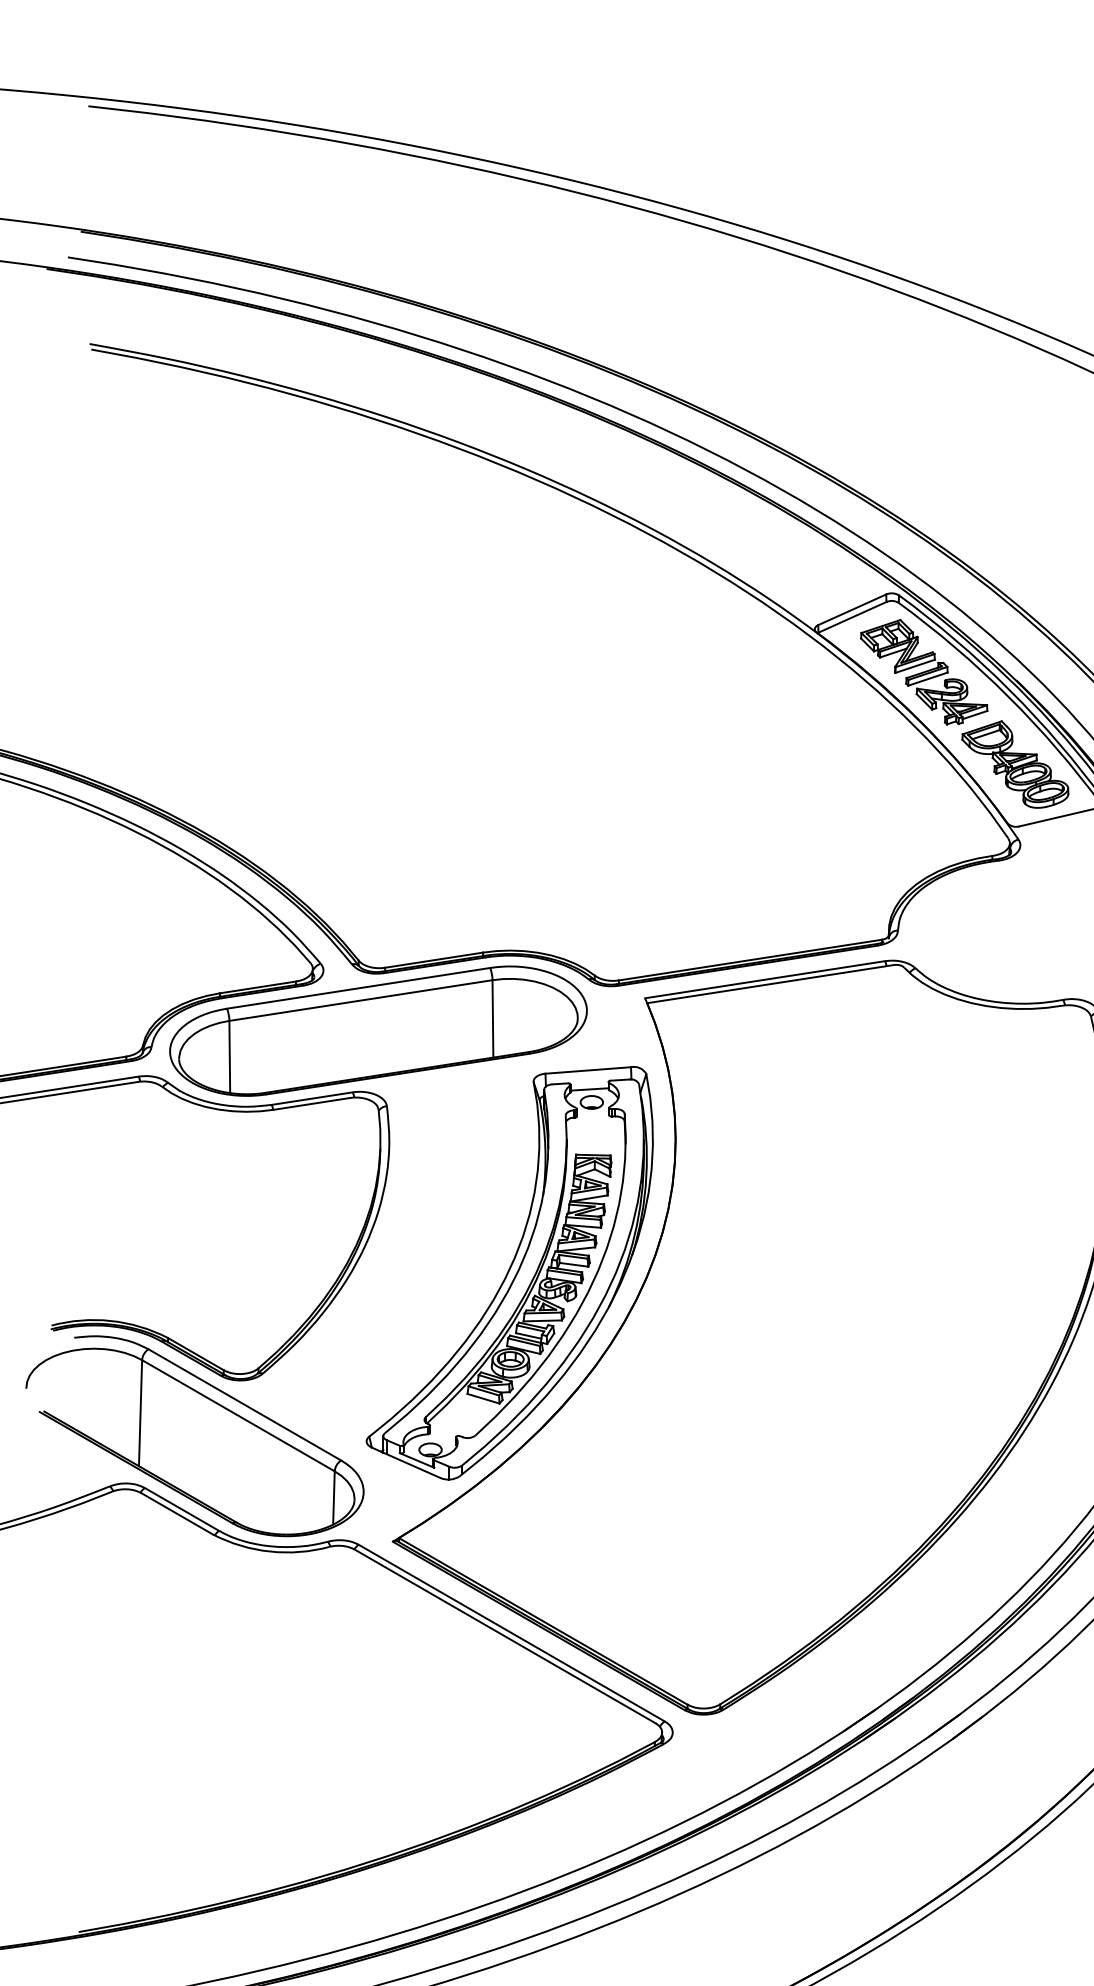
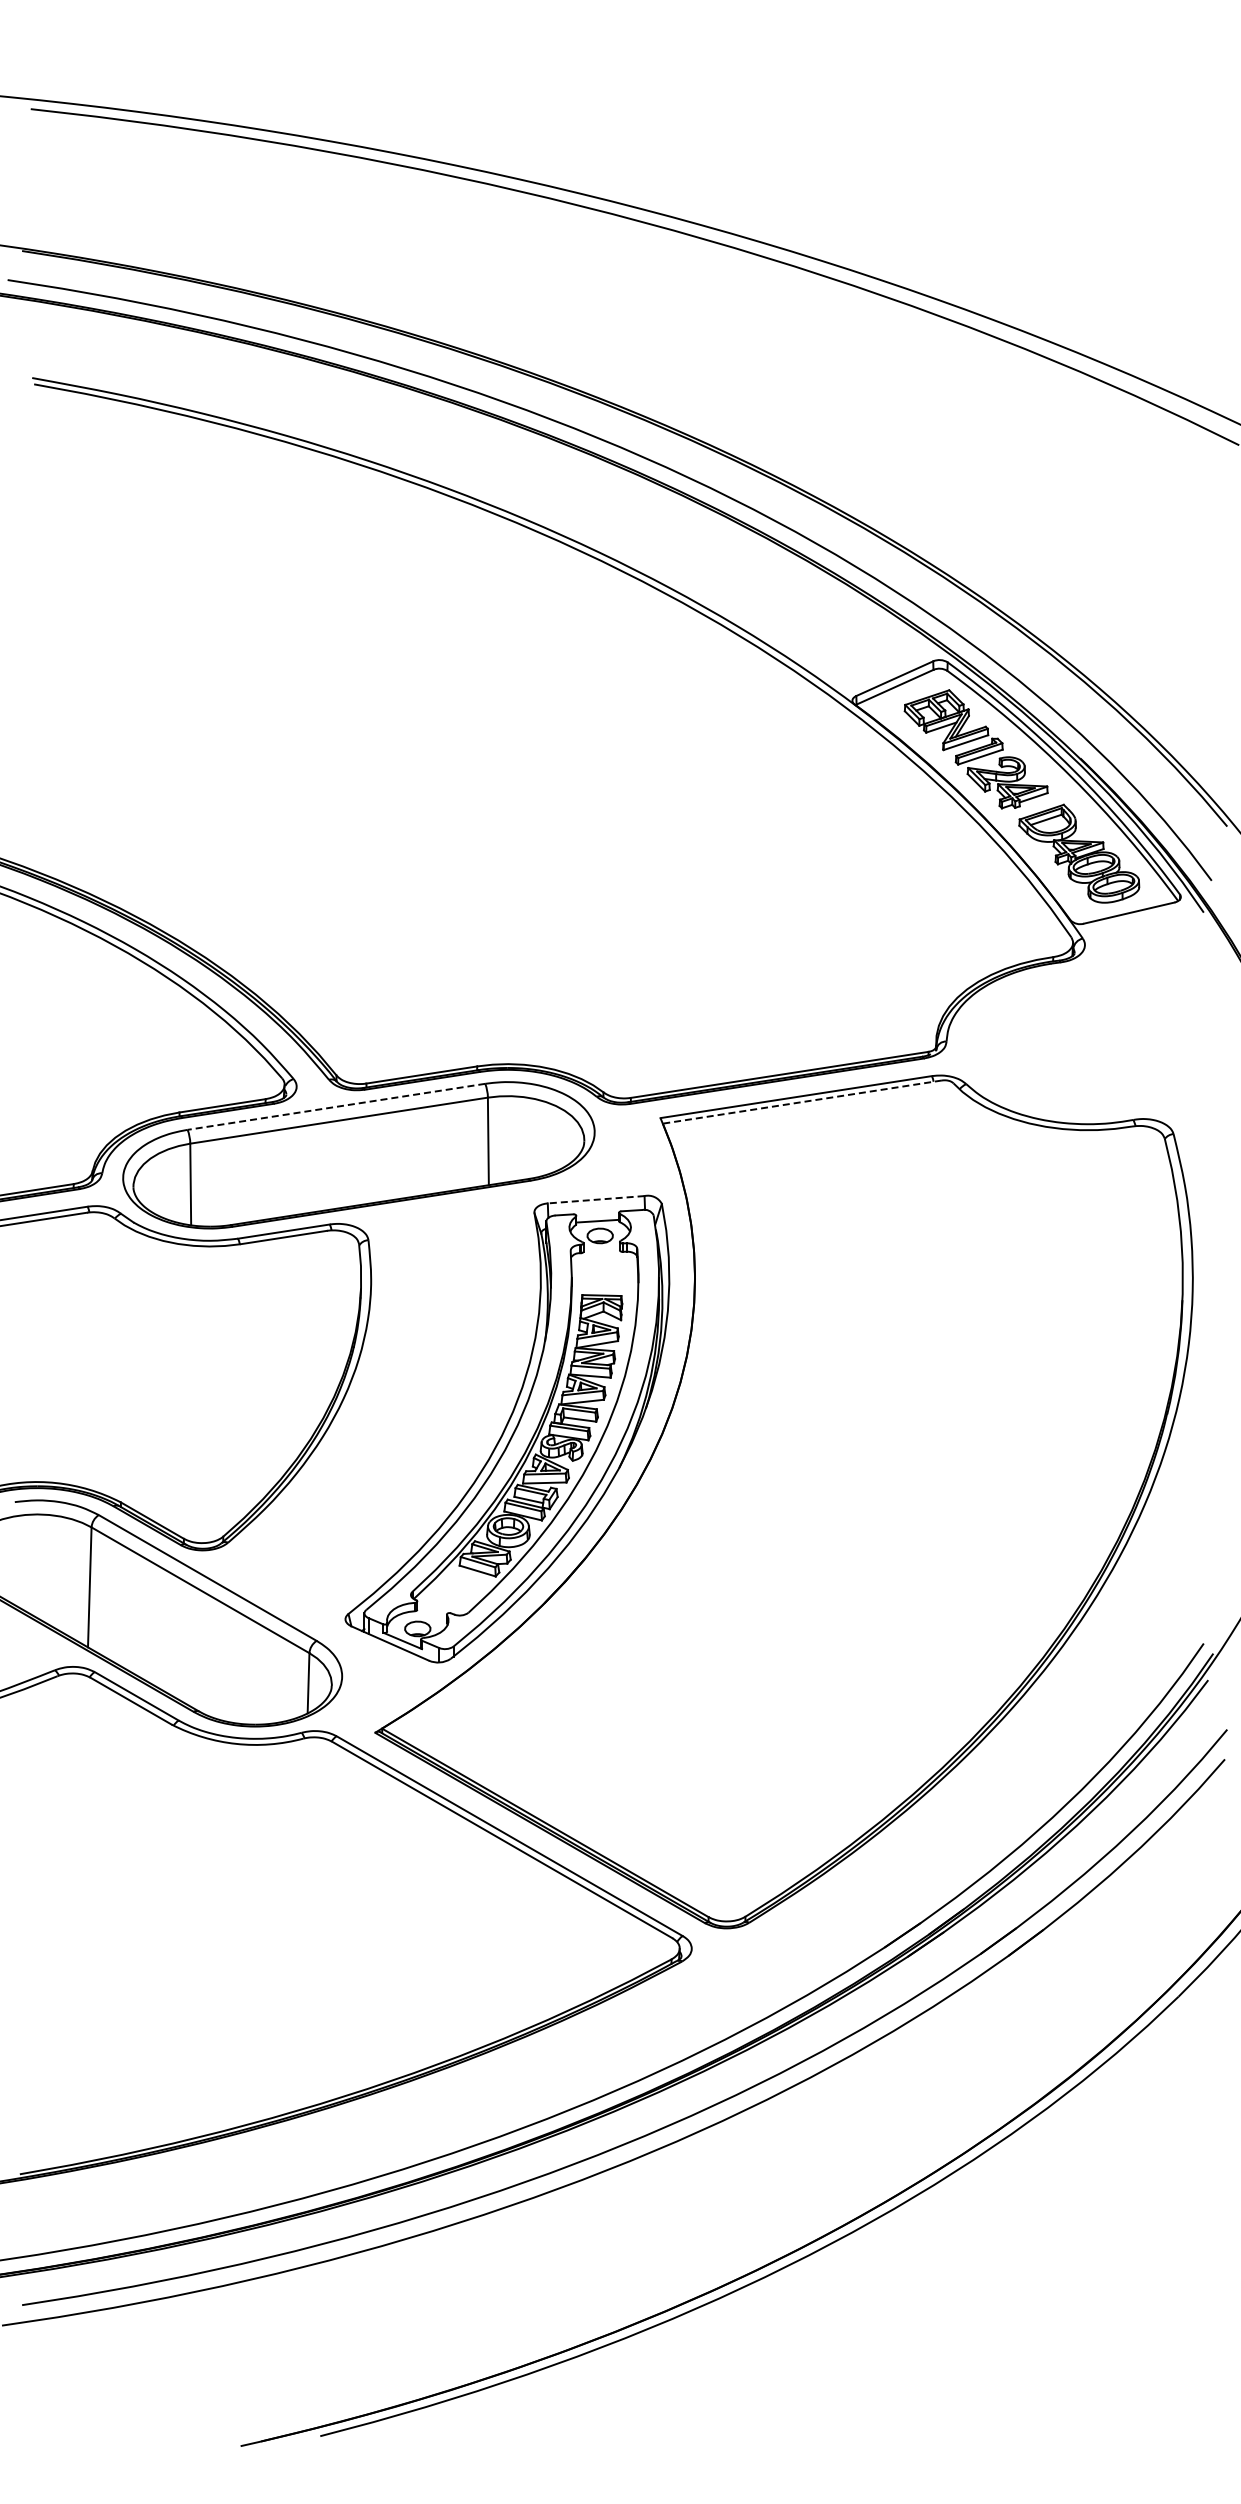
line: (769, 984) -> (801, 1102), solid -> dashed
line: (358, 988) -> (336, 1106), solid -> dashed
line: (588, 1070) -> (596, 1199), solid -> dashed

